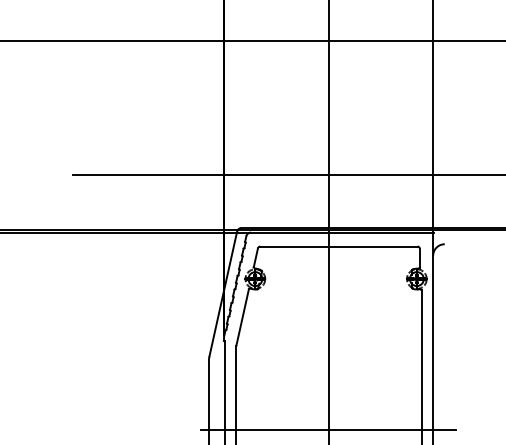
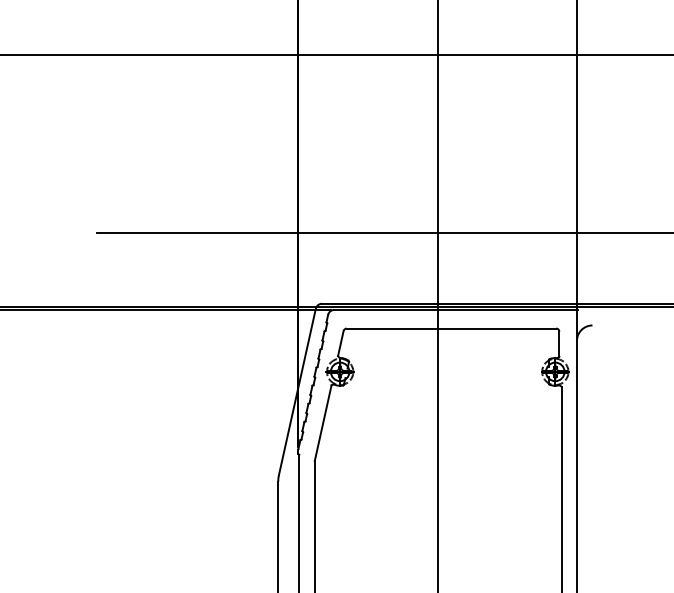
line: (328, 430) -> (437, 573), removed

